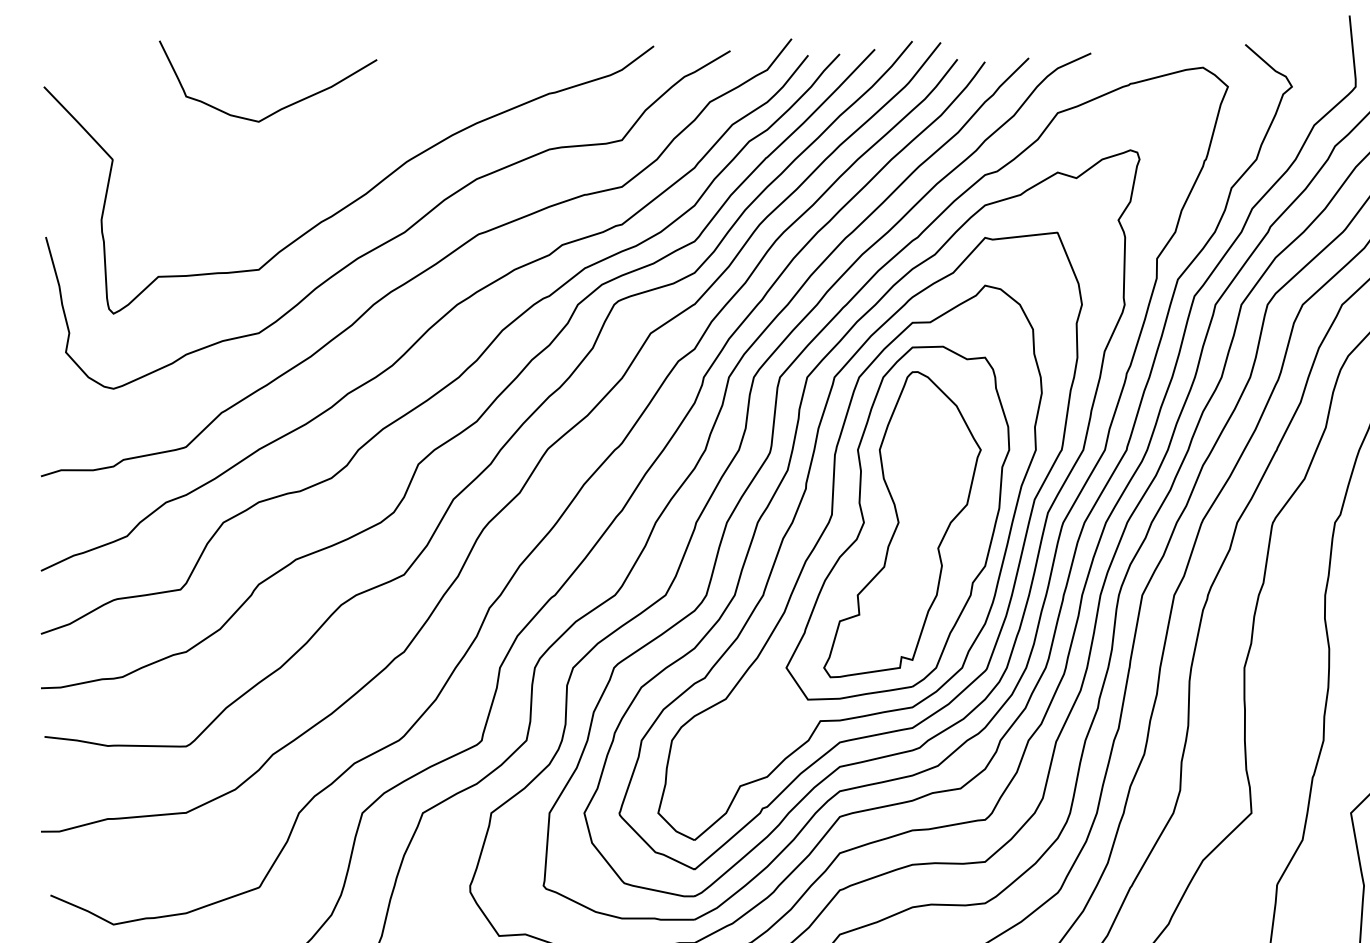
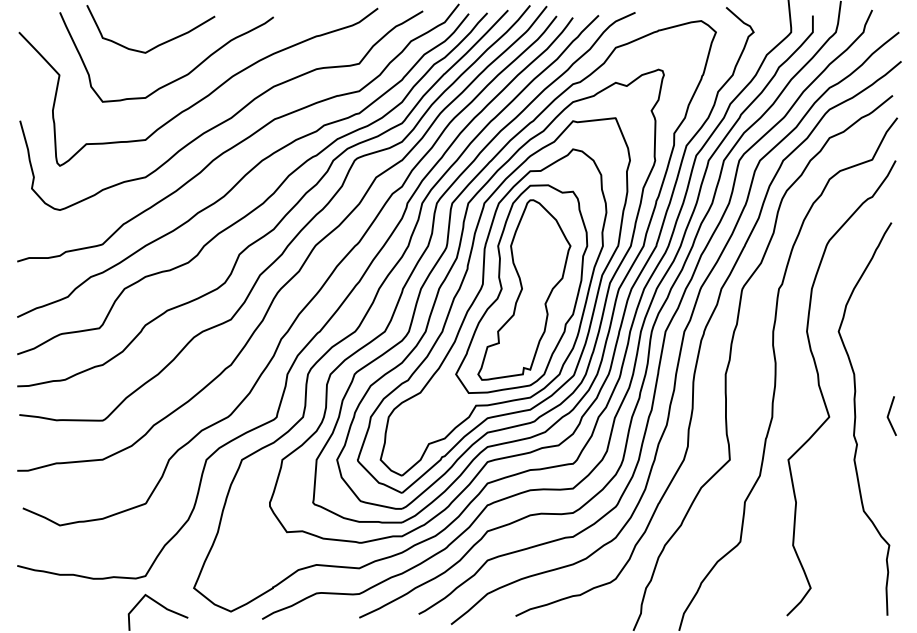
curve: (313, 165) -> (177, 78), added

